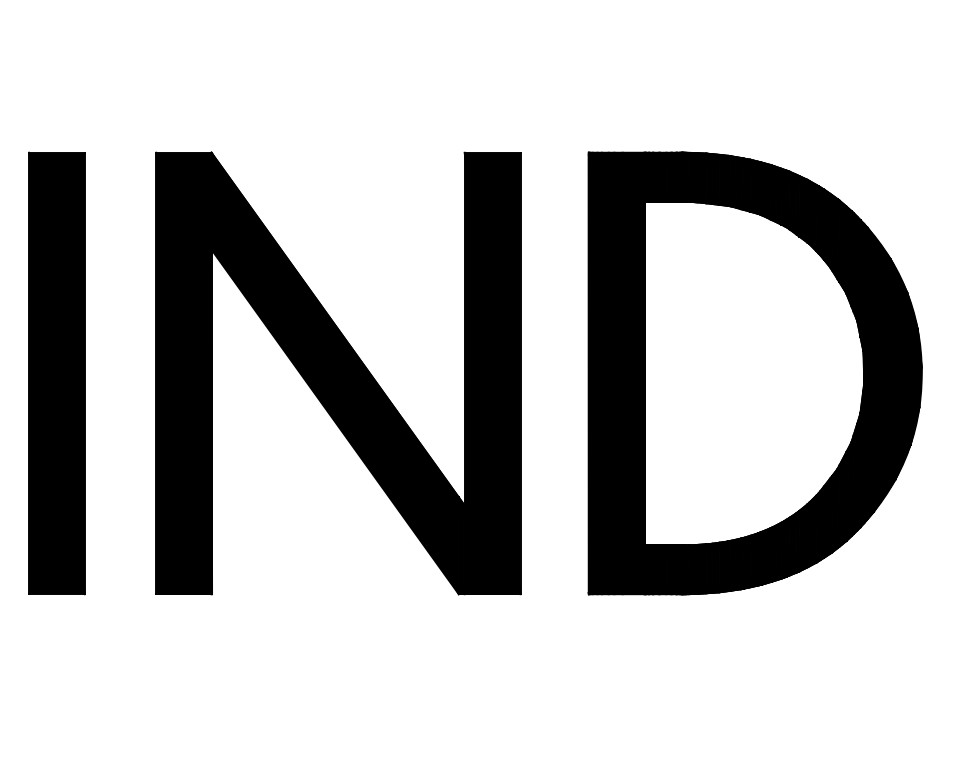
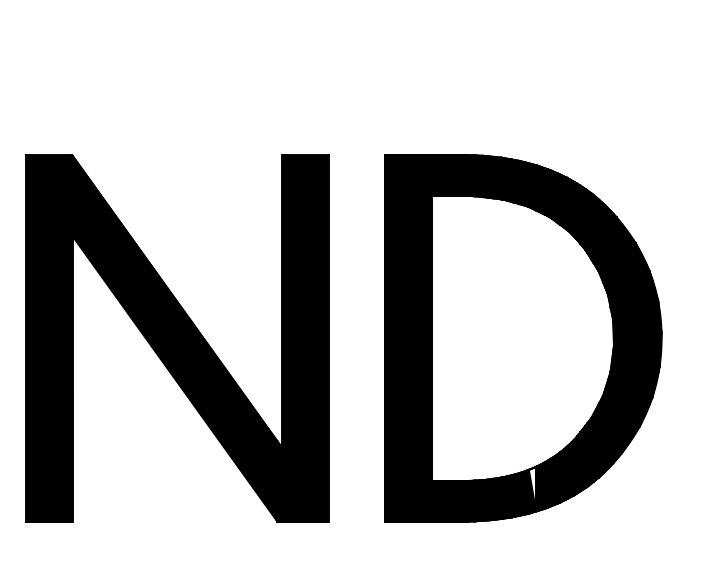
fill: (765, 554) -> (531, 488), removed

